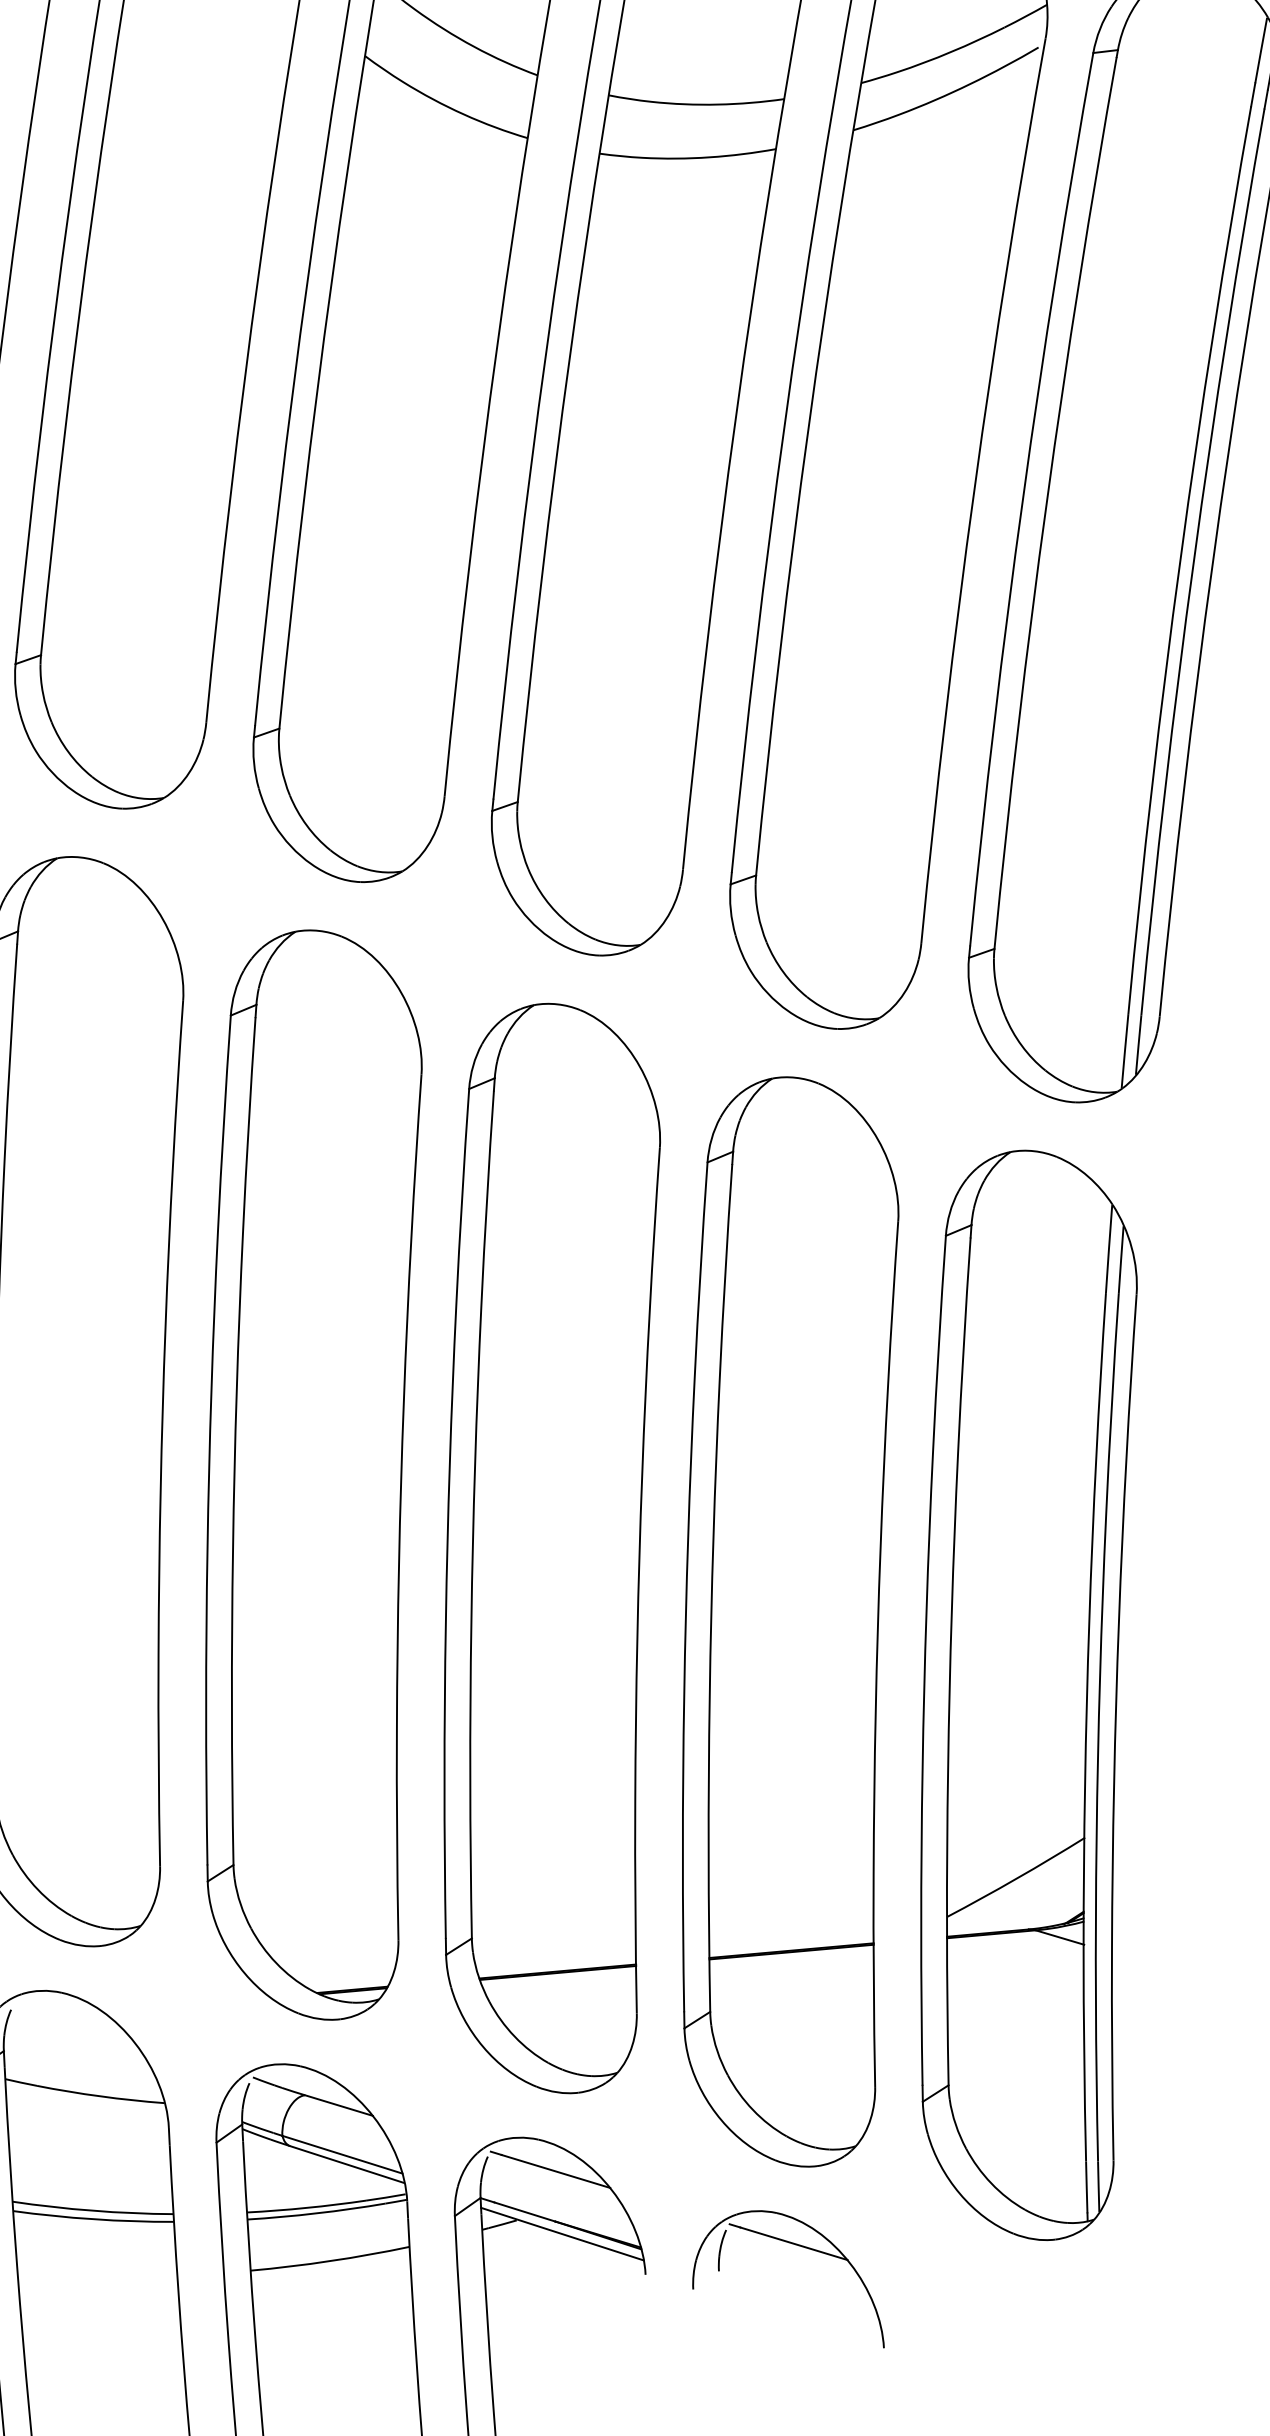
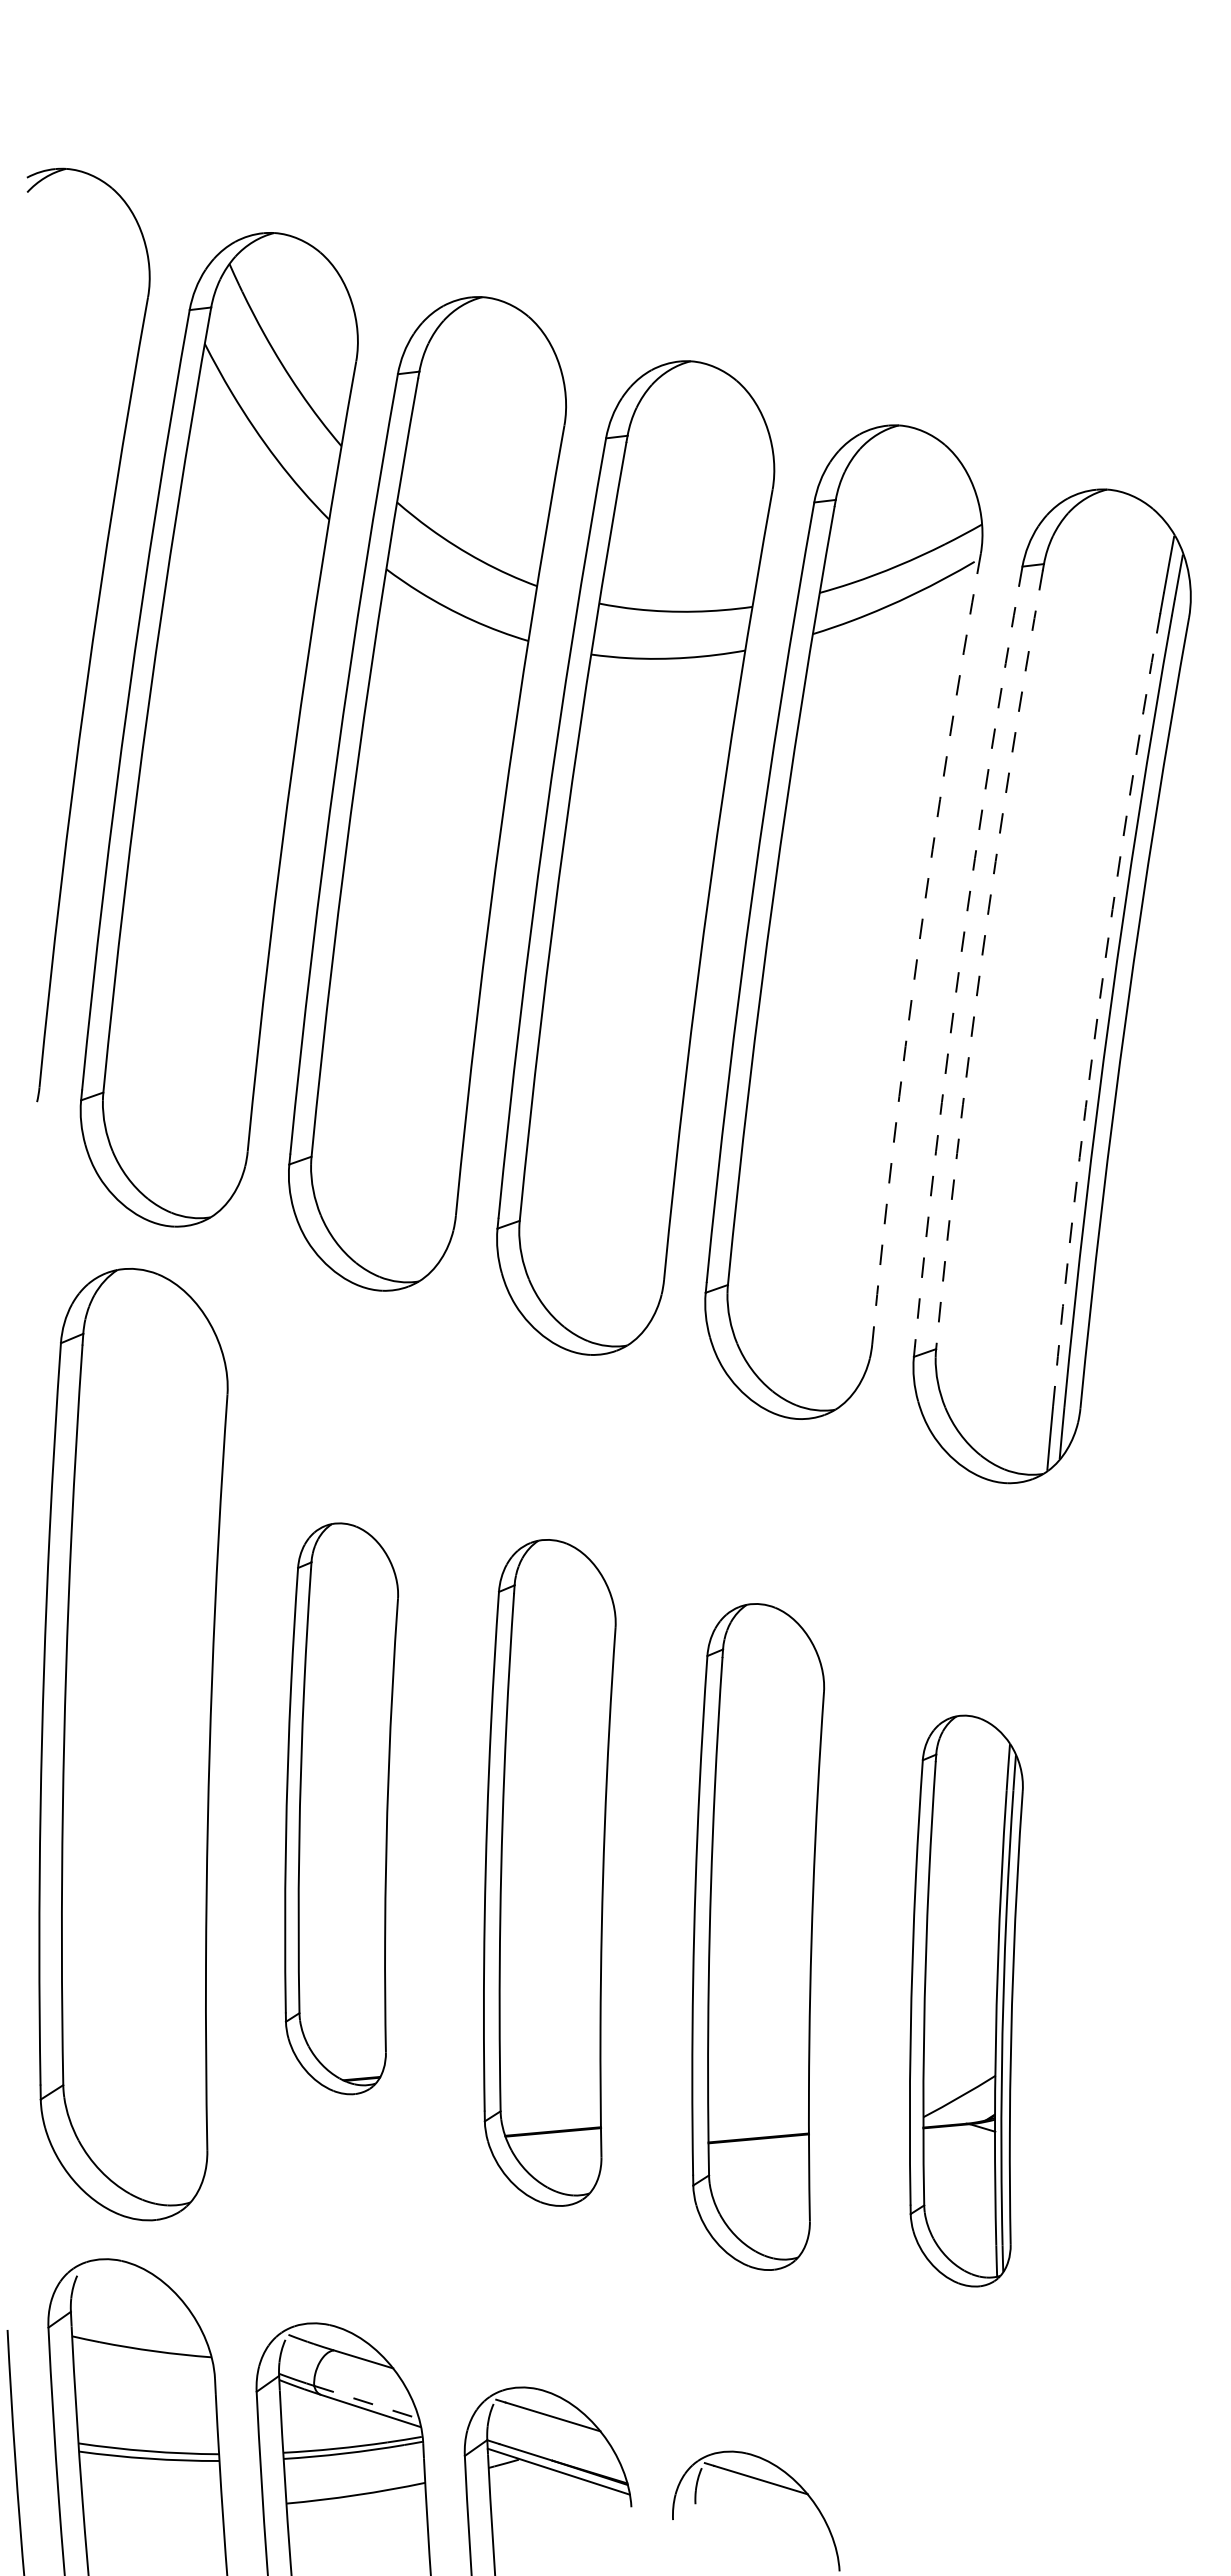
arc: (974, 489) -> (918, 947), solid -> dashed
arc: (1023, 498) -> (961, 955), solid -> dashed
arc: (1046, 501) -> (981, 958), solid -> dashed
arc: (1180, 558) -> (1098, 1008), solid -> dashed
part: (313, 1474) -> (341, 1808), size x0.6
part: (551, 1548) -> (549, 1872), size x0.7
part: (791, 1621) -> (758, 1936), size x0.7
part: (1029, 1694) -> (966, 2000), size x0.6
line: (342, 2154) -> (366, 2402), solid -> dashed

